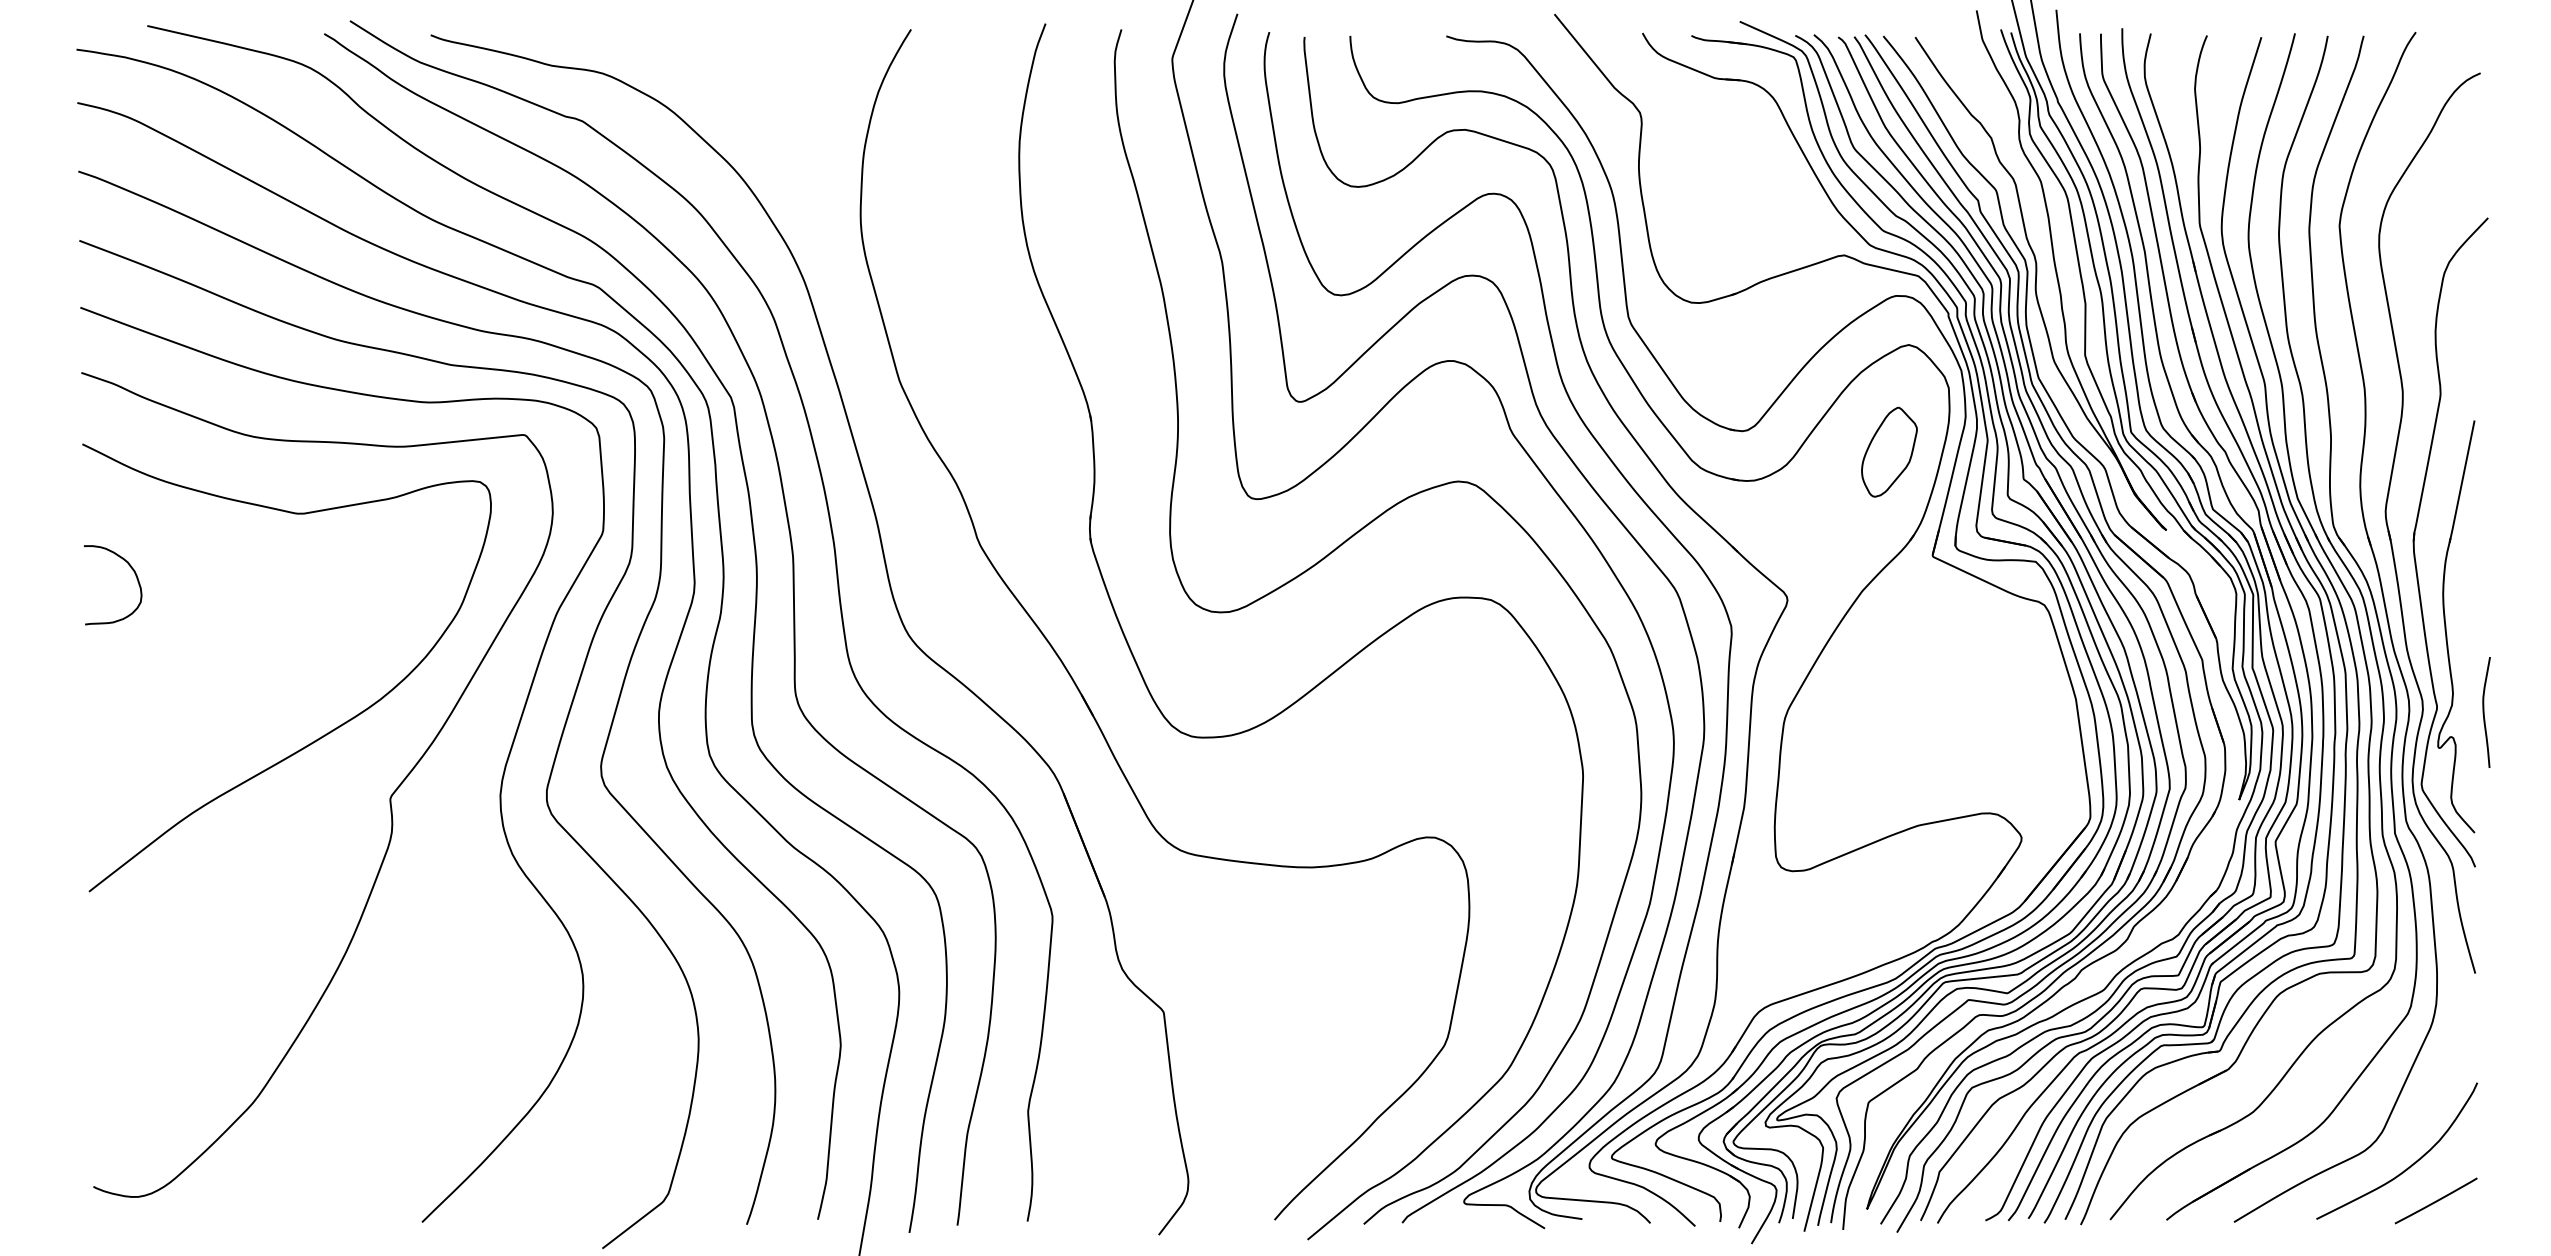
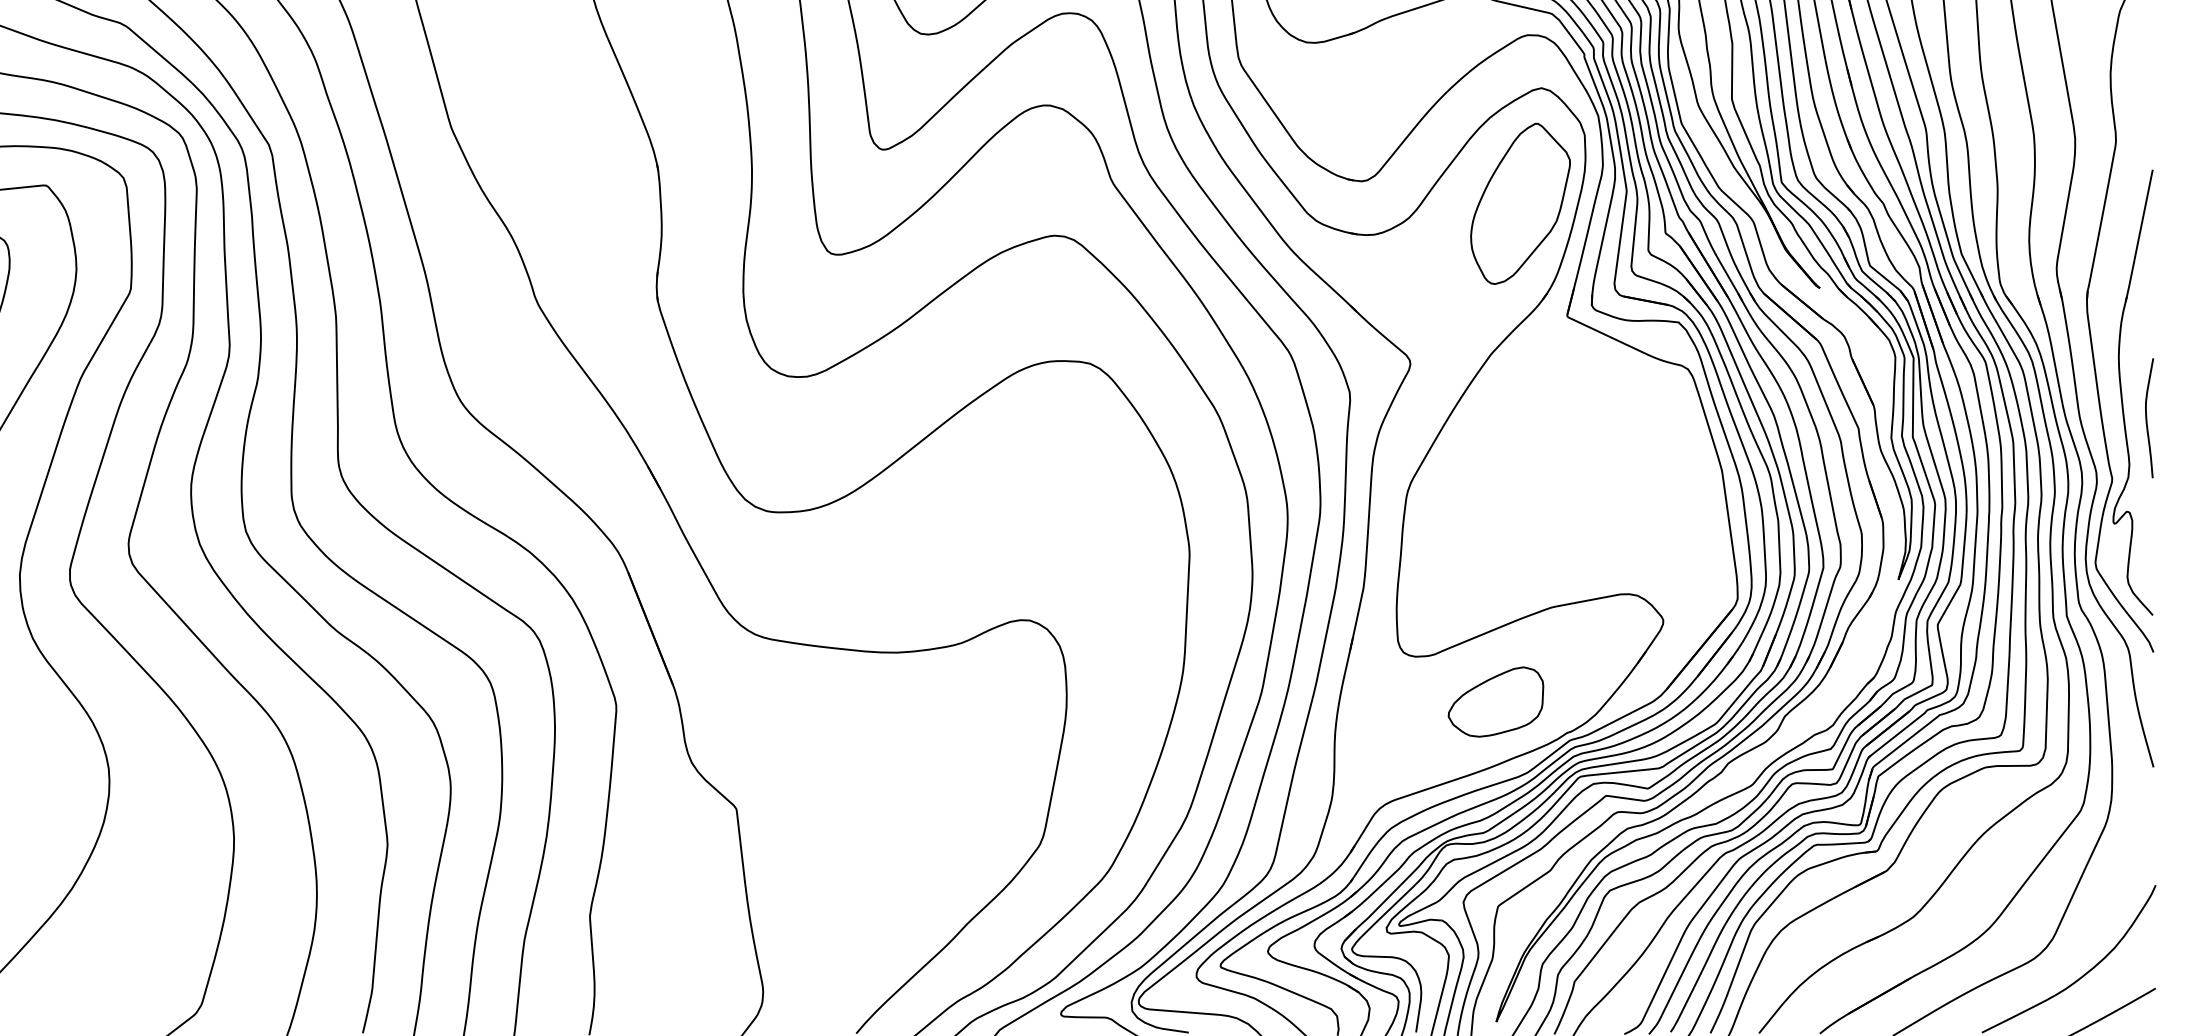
part: (1889, 452) -> (1520, 204), size x1.67
curve: (2484, 712) -> (2147, 418), moved
part: (1866, 913) -> (1495, 702), added

